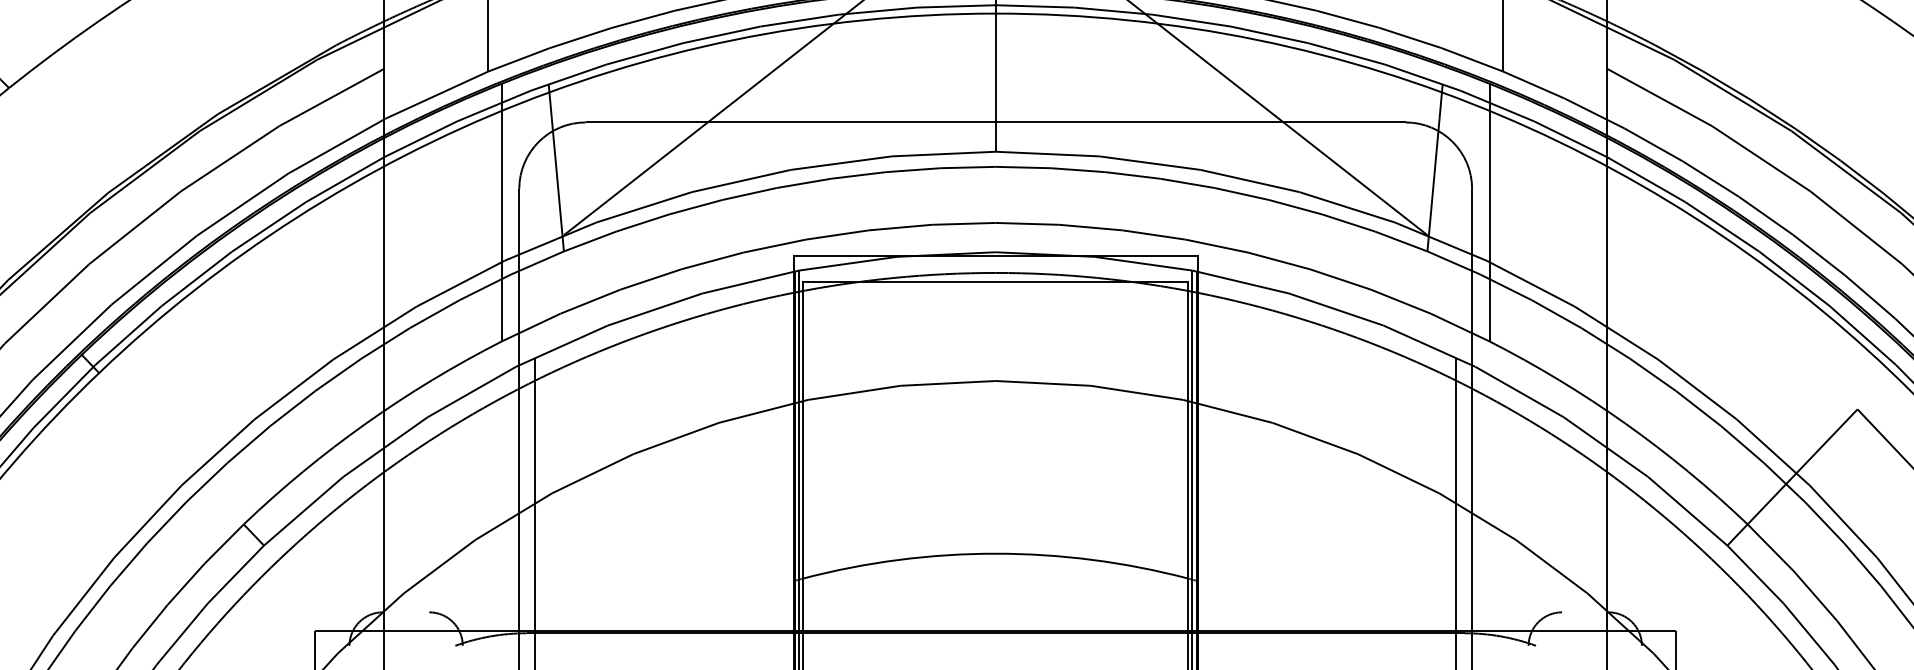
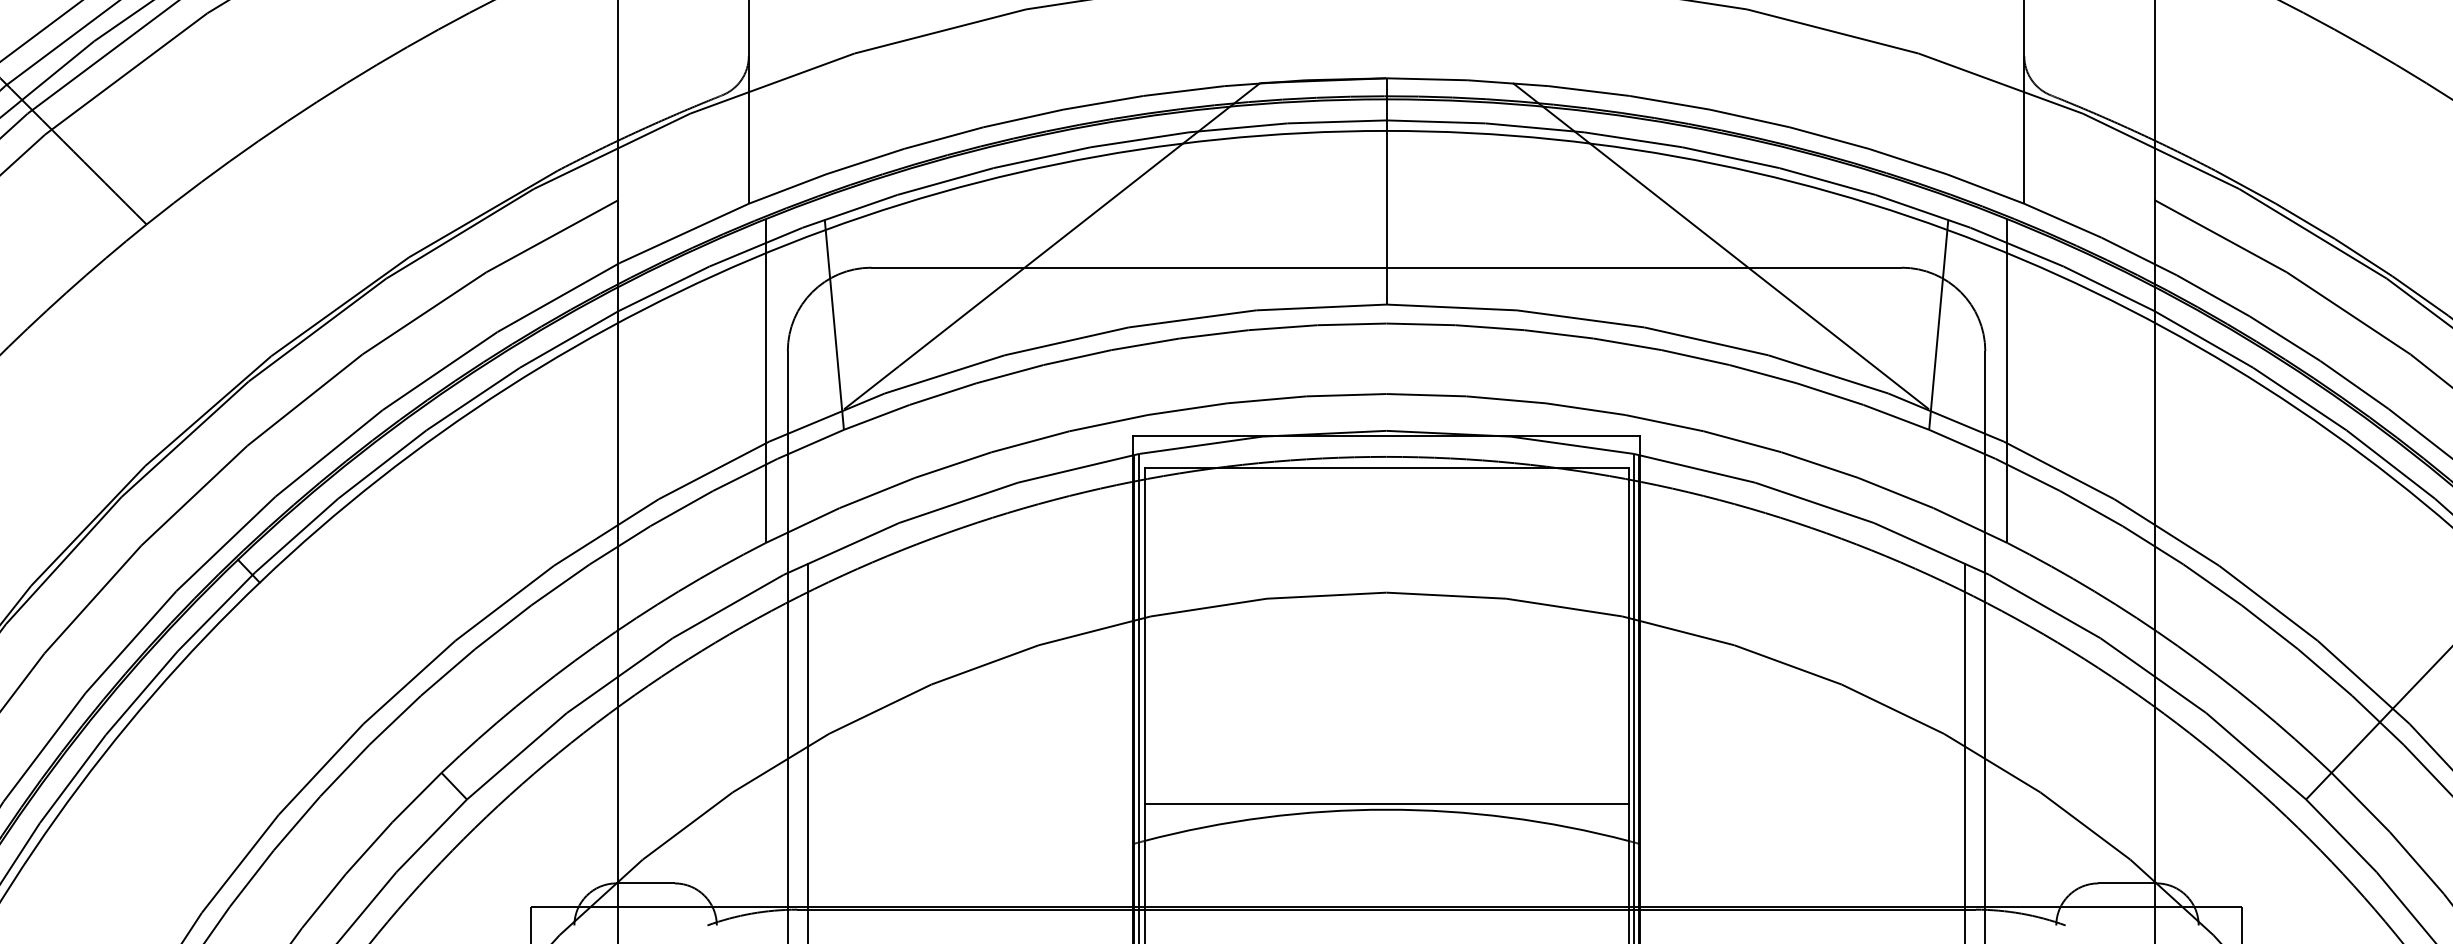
line: (995, 549) -> (1386, 804), added
line: (406, 612) -> (645, 883), added
line: (1585, 612) -> (2127, 883), added

